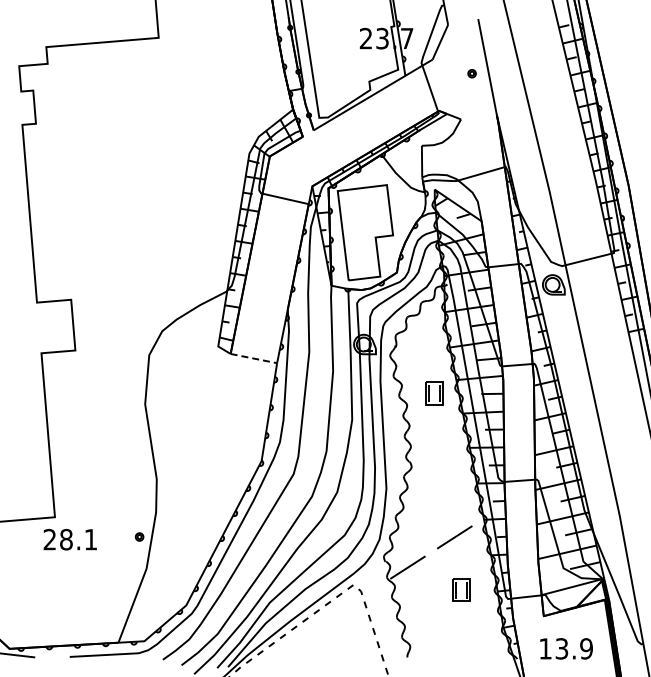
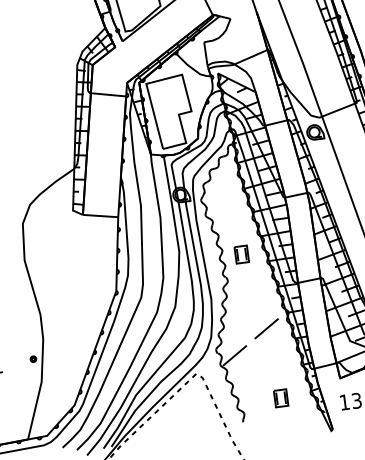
line: (253, 358) -> (100, 216), dashed -> solid
part: (434, 393) -> (241, 254), moved
part: (461, 589) -> (280, 397), moved

